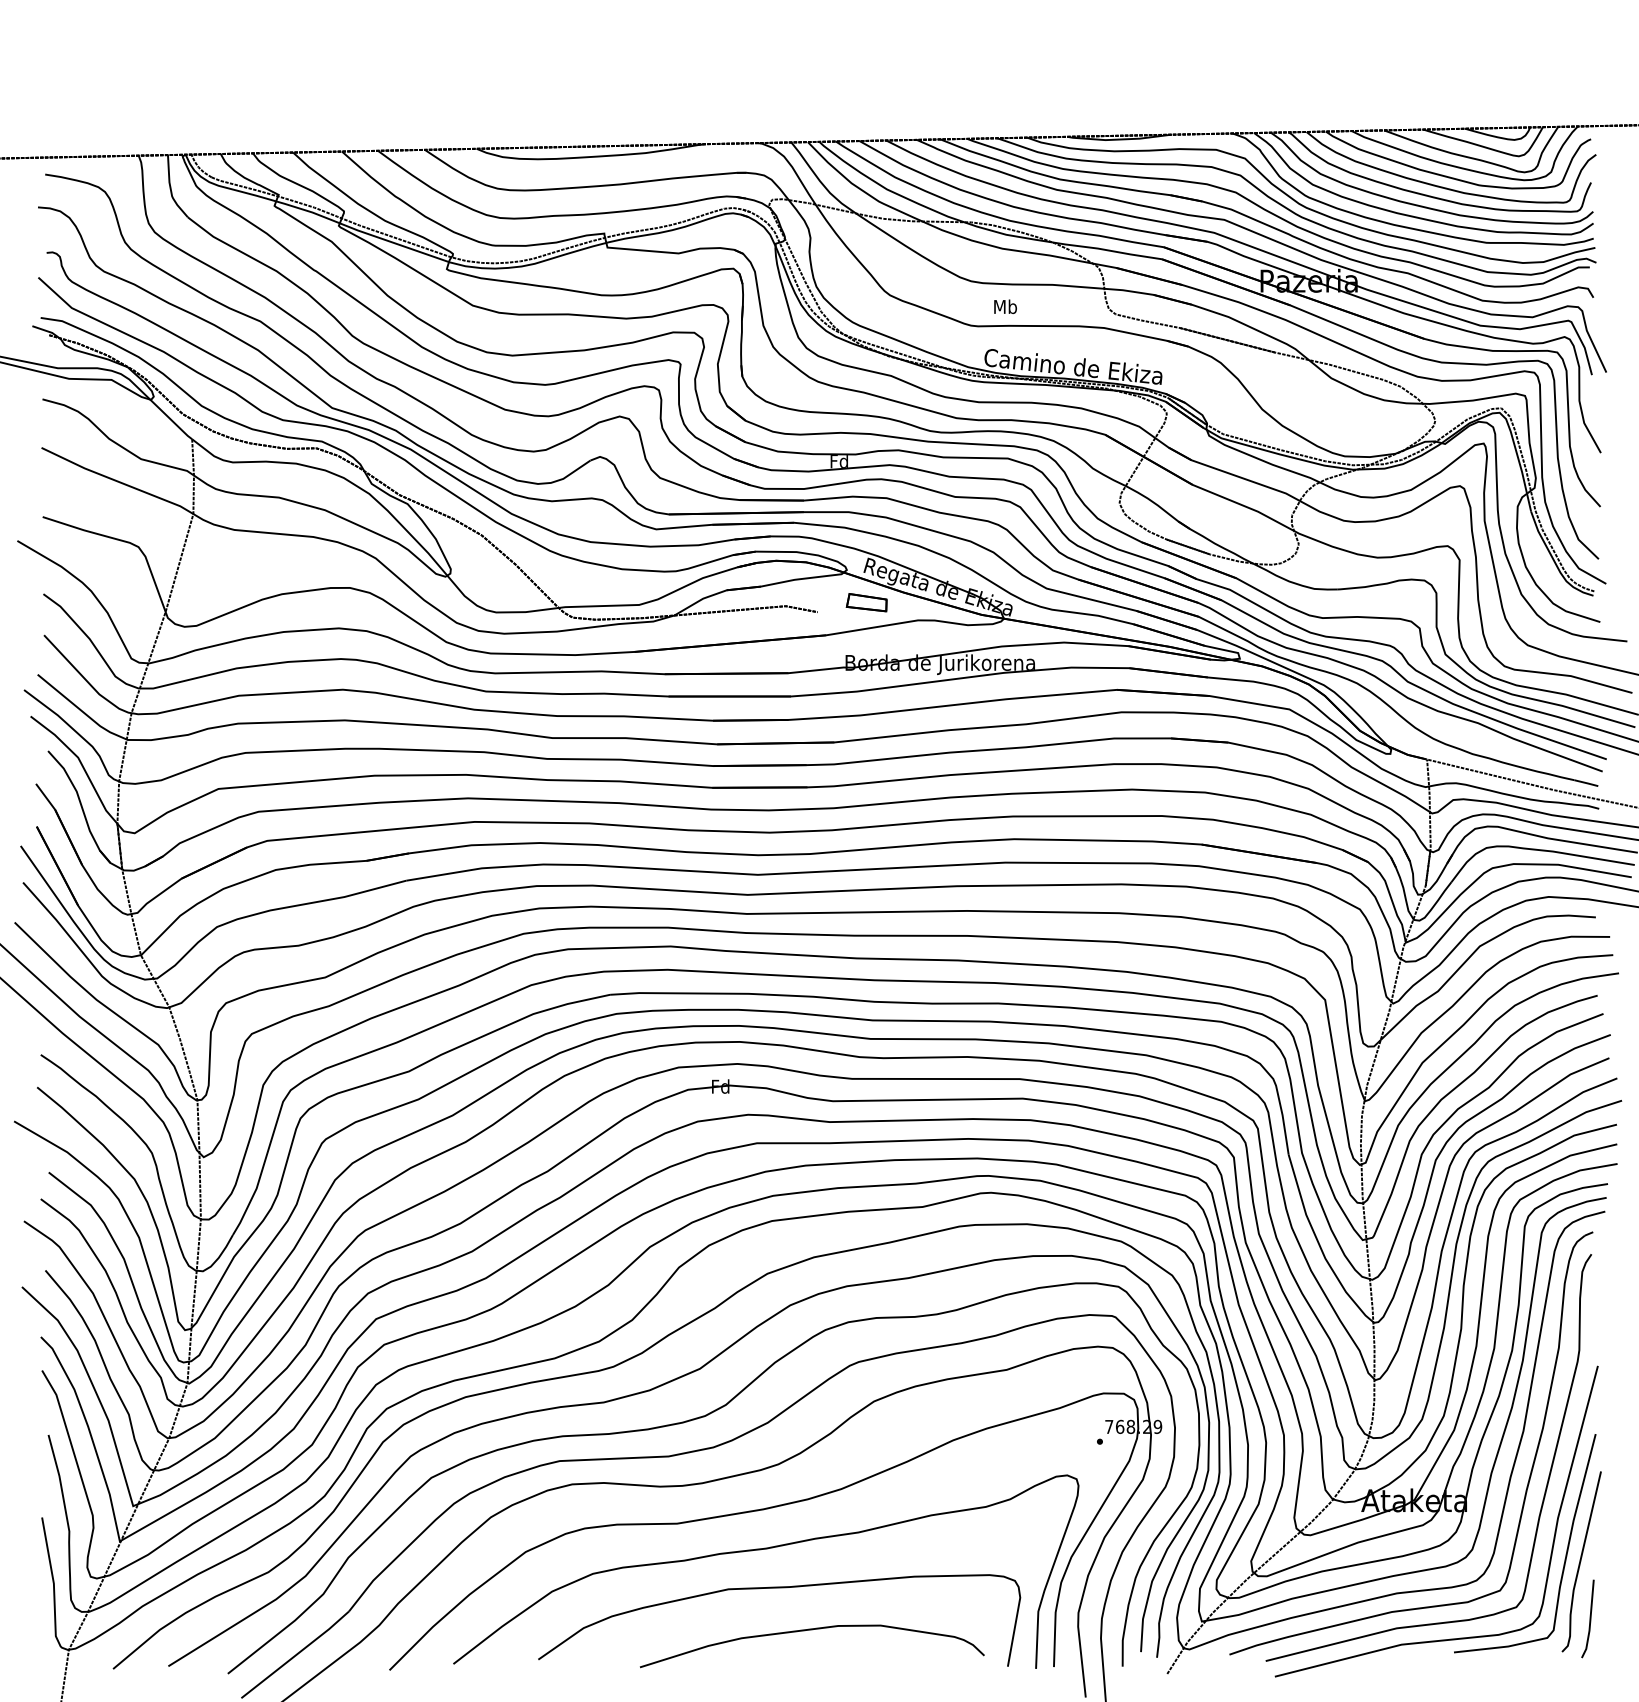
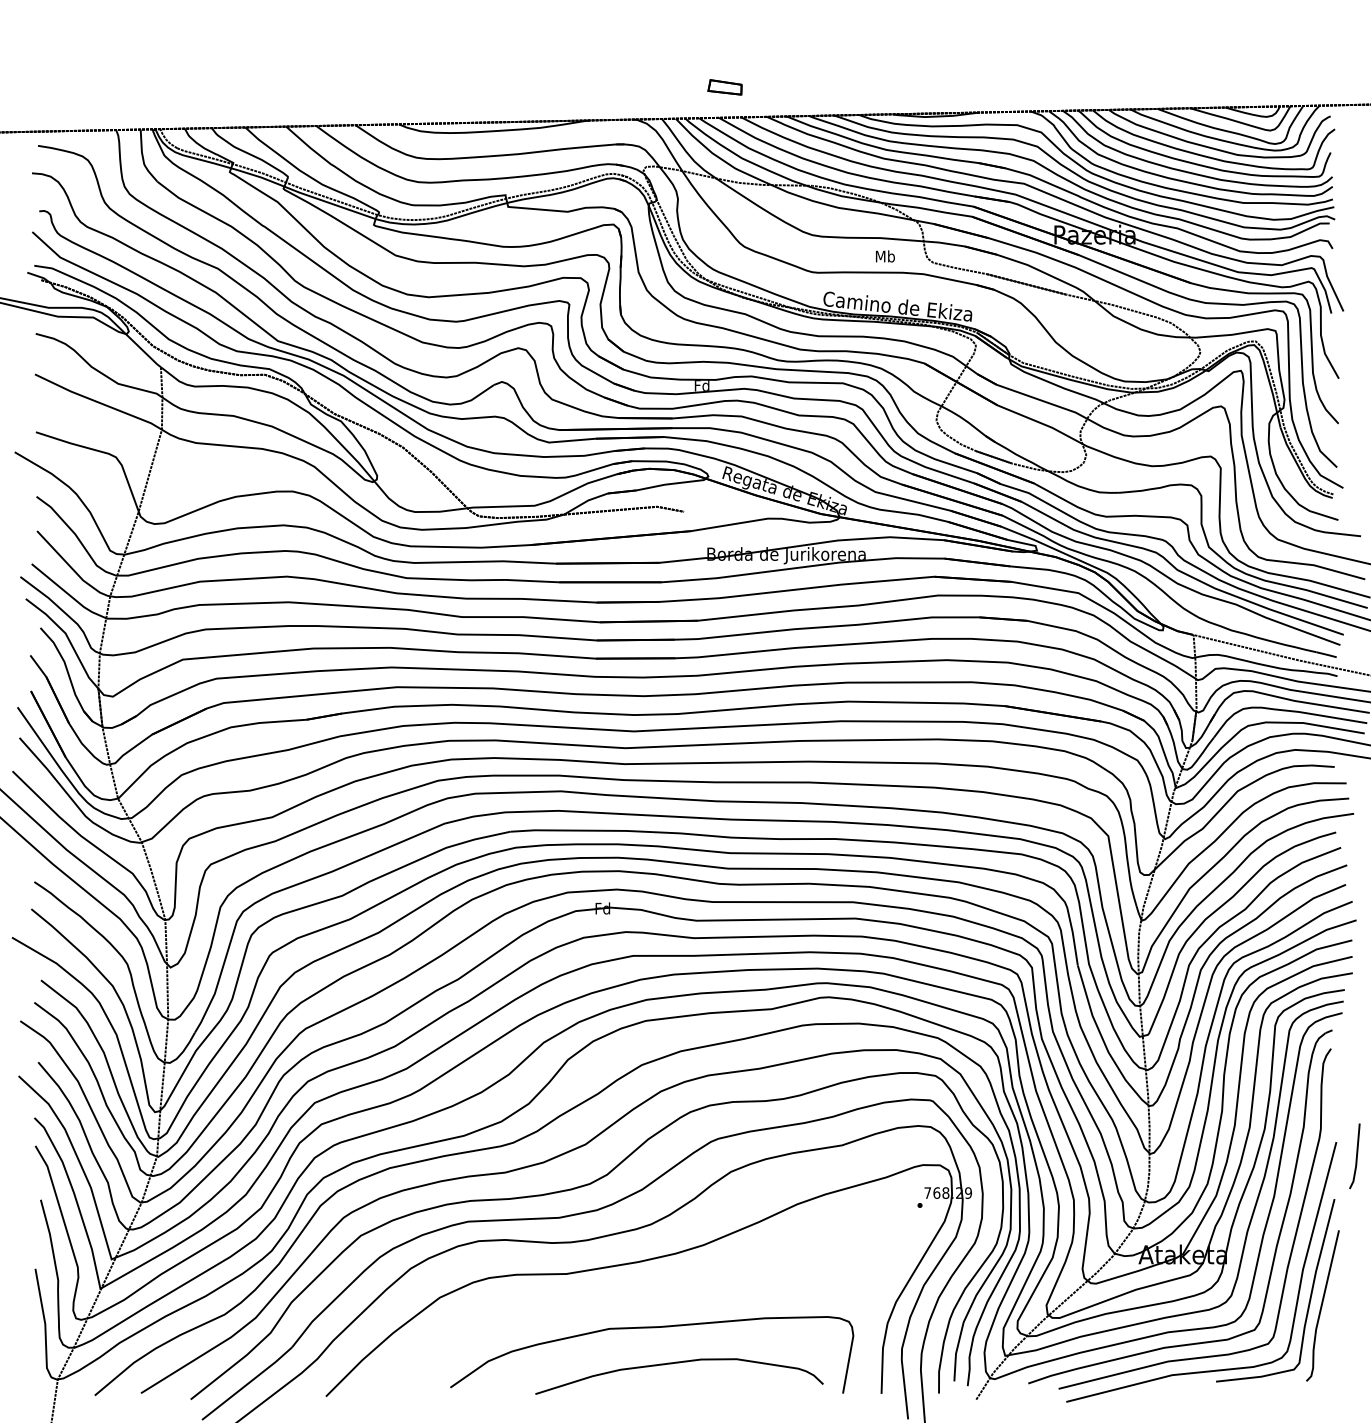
text: (1005, 306) -> (885, 256), moved
part: (866, 602) -> (724, 87), moved
curve: (760, 1550) -> (636, 1296), removed
line: (1589, 1618) -> (1356, 1155), moved

